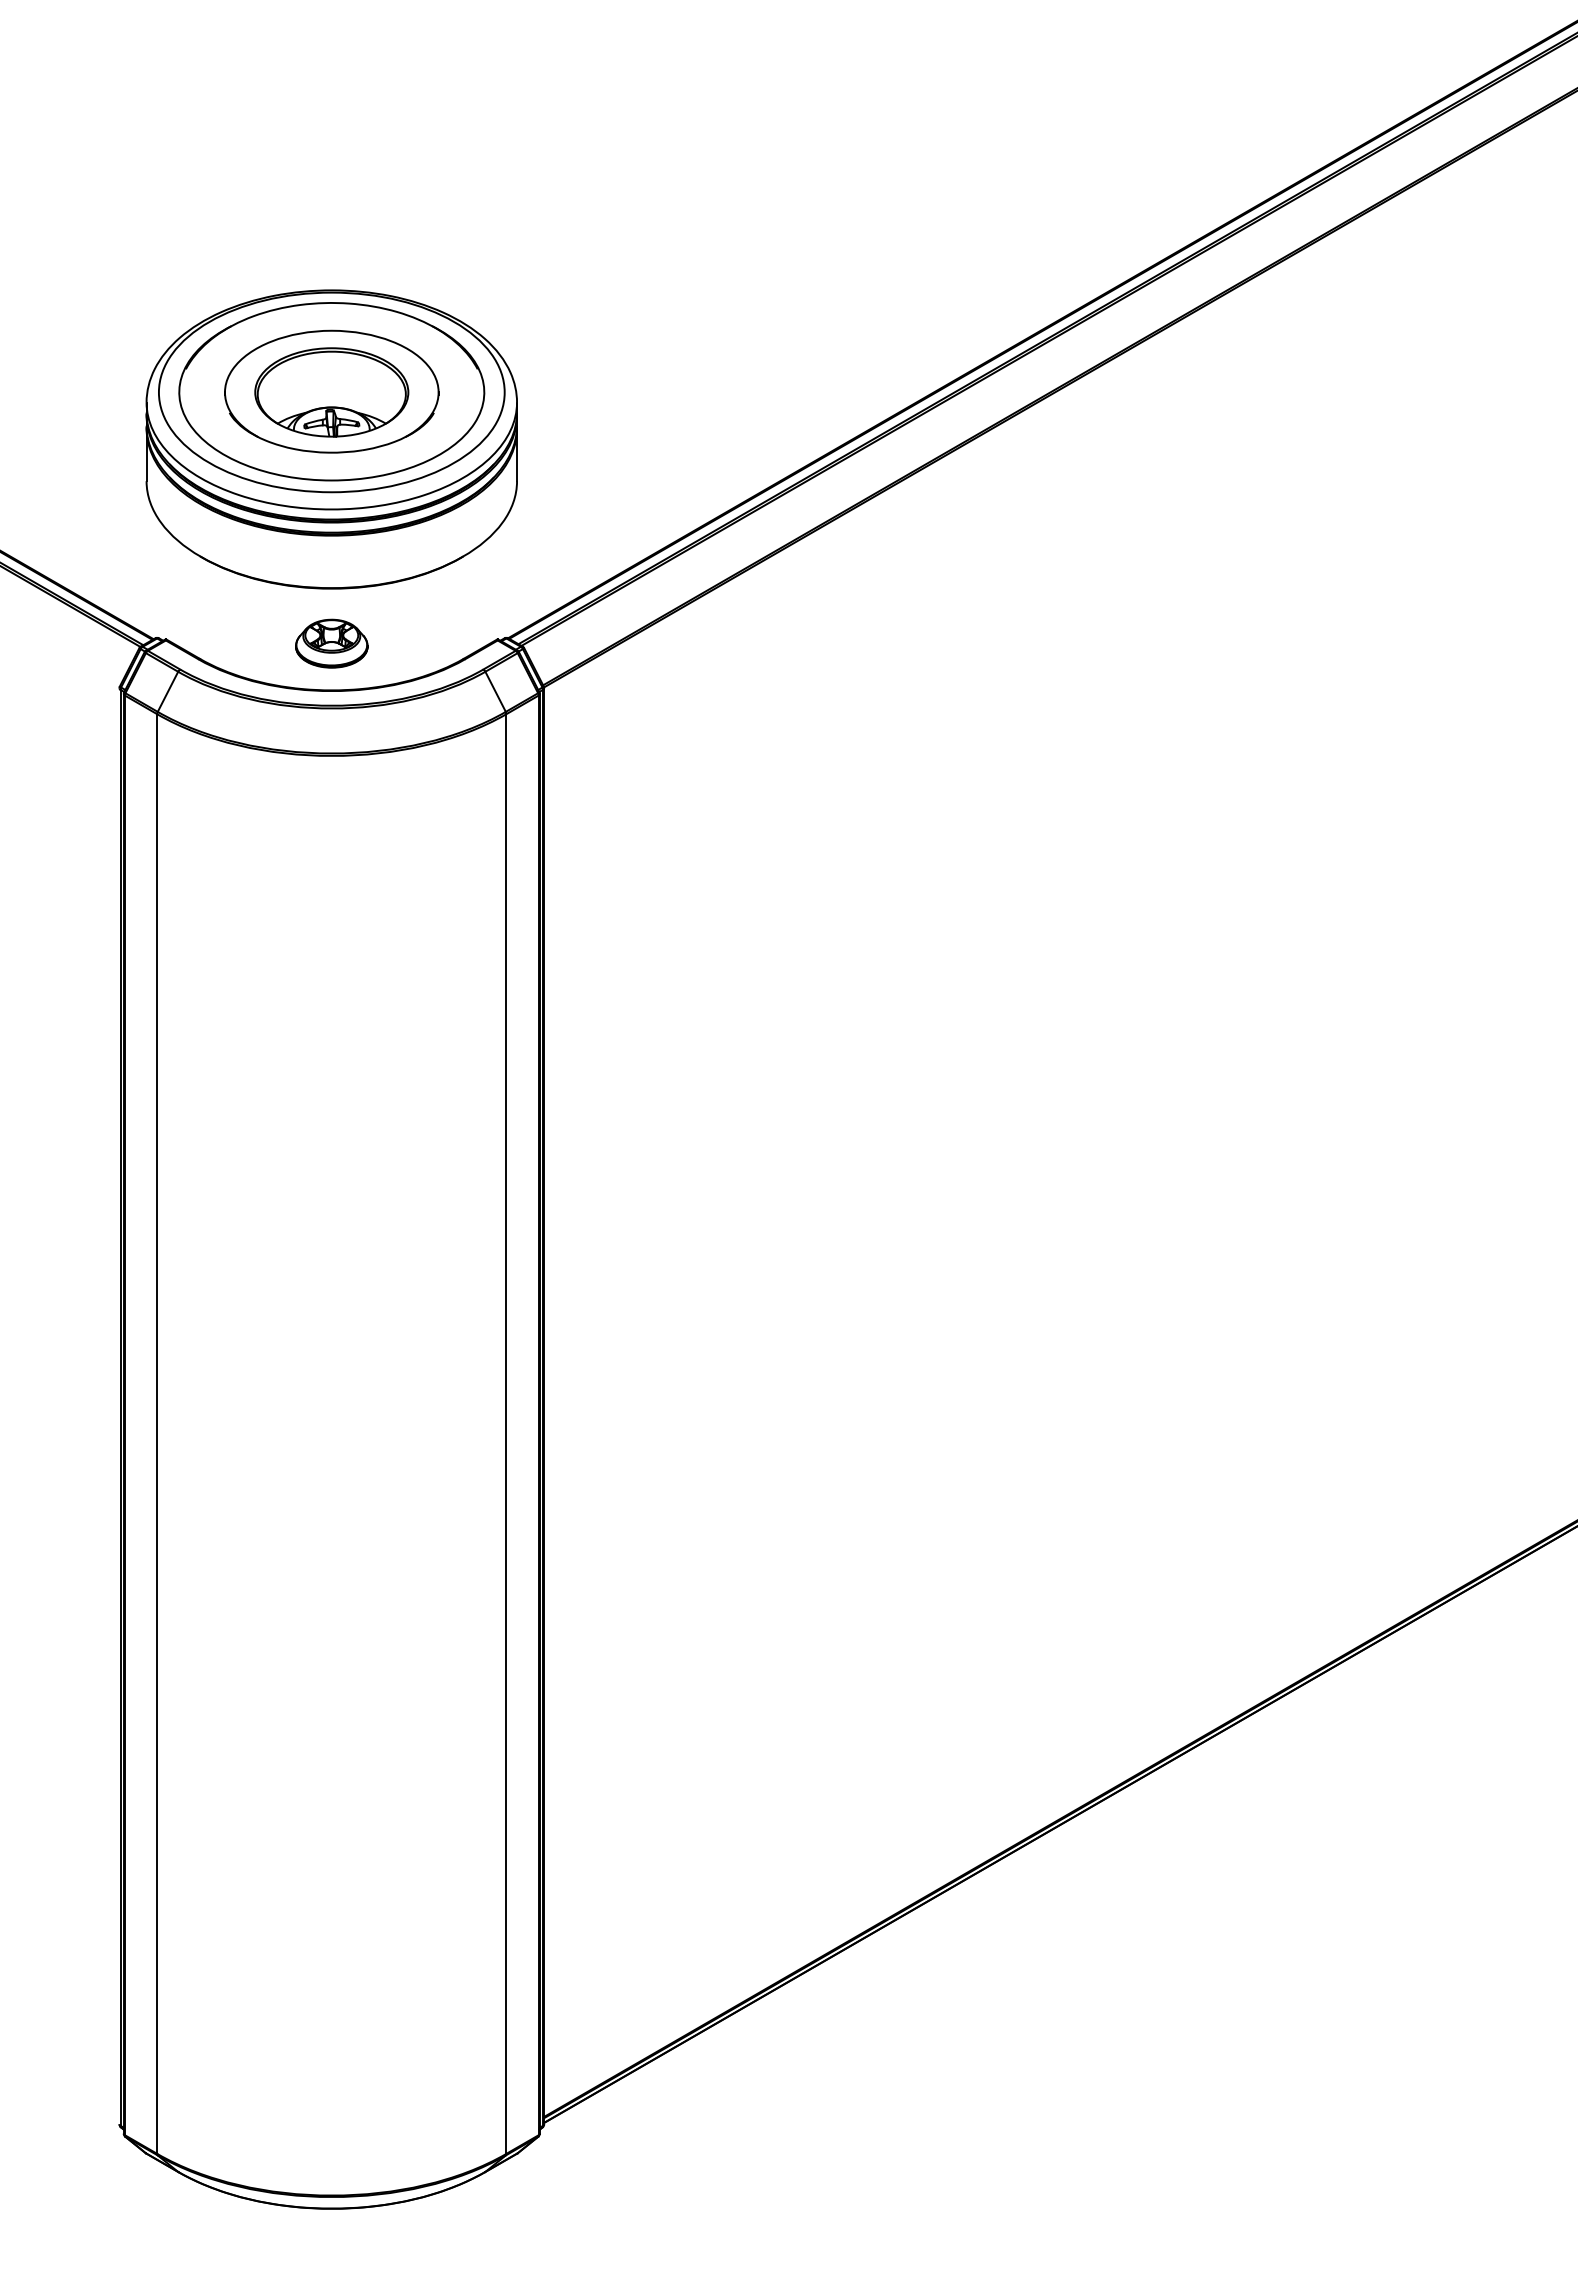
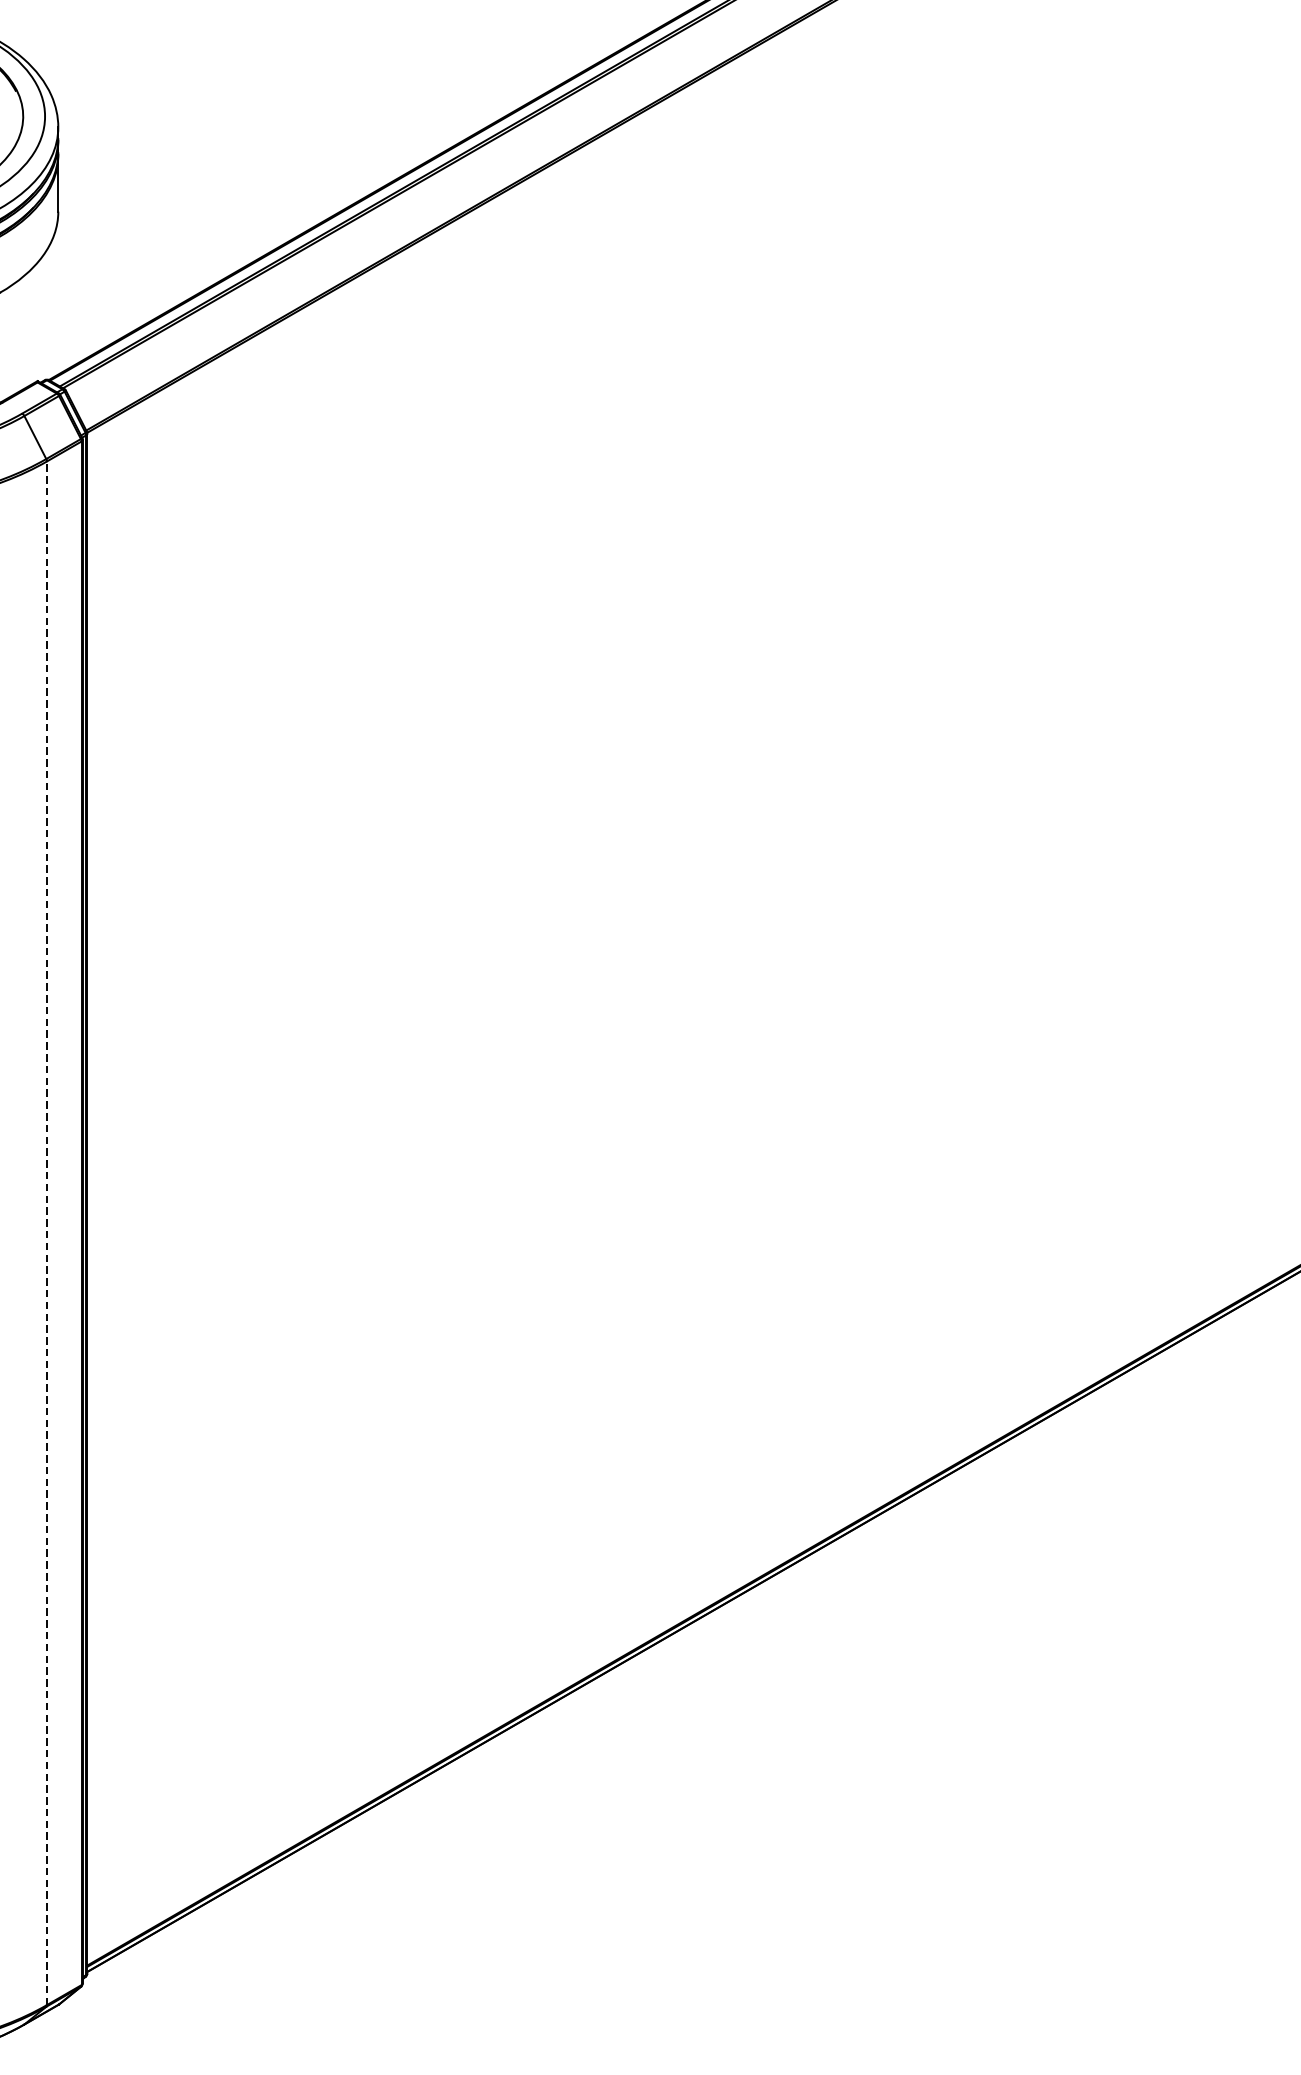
line: (506, 1434) -> (47, 1233), solid -> dashed

